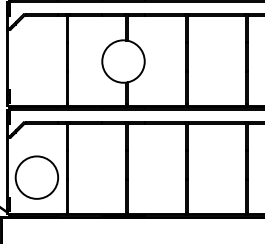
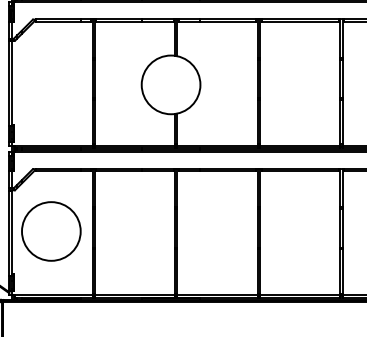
circle: (37, 177) -> (51, 231), moved

